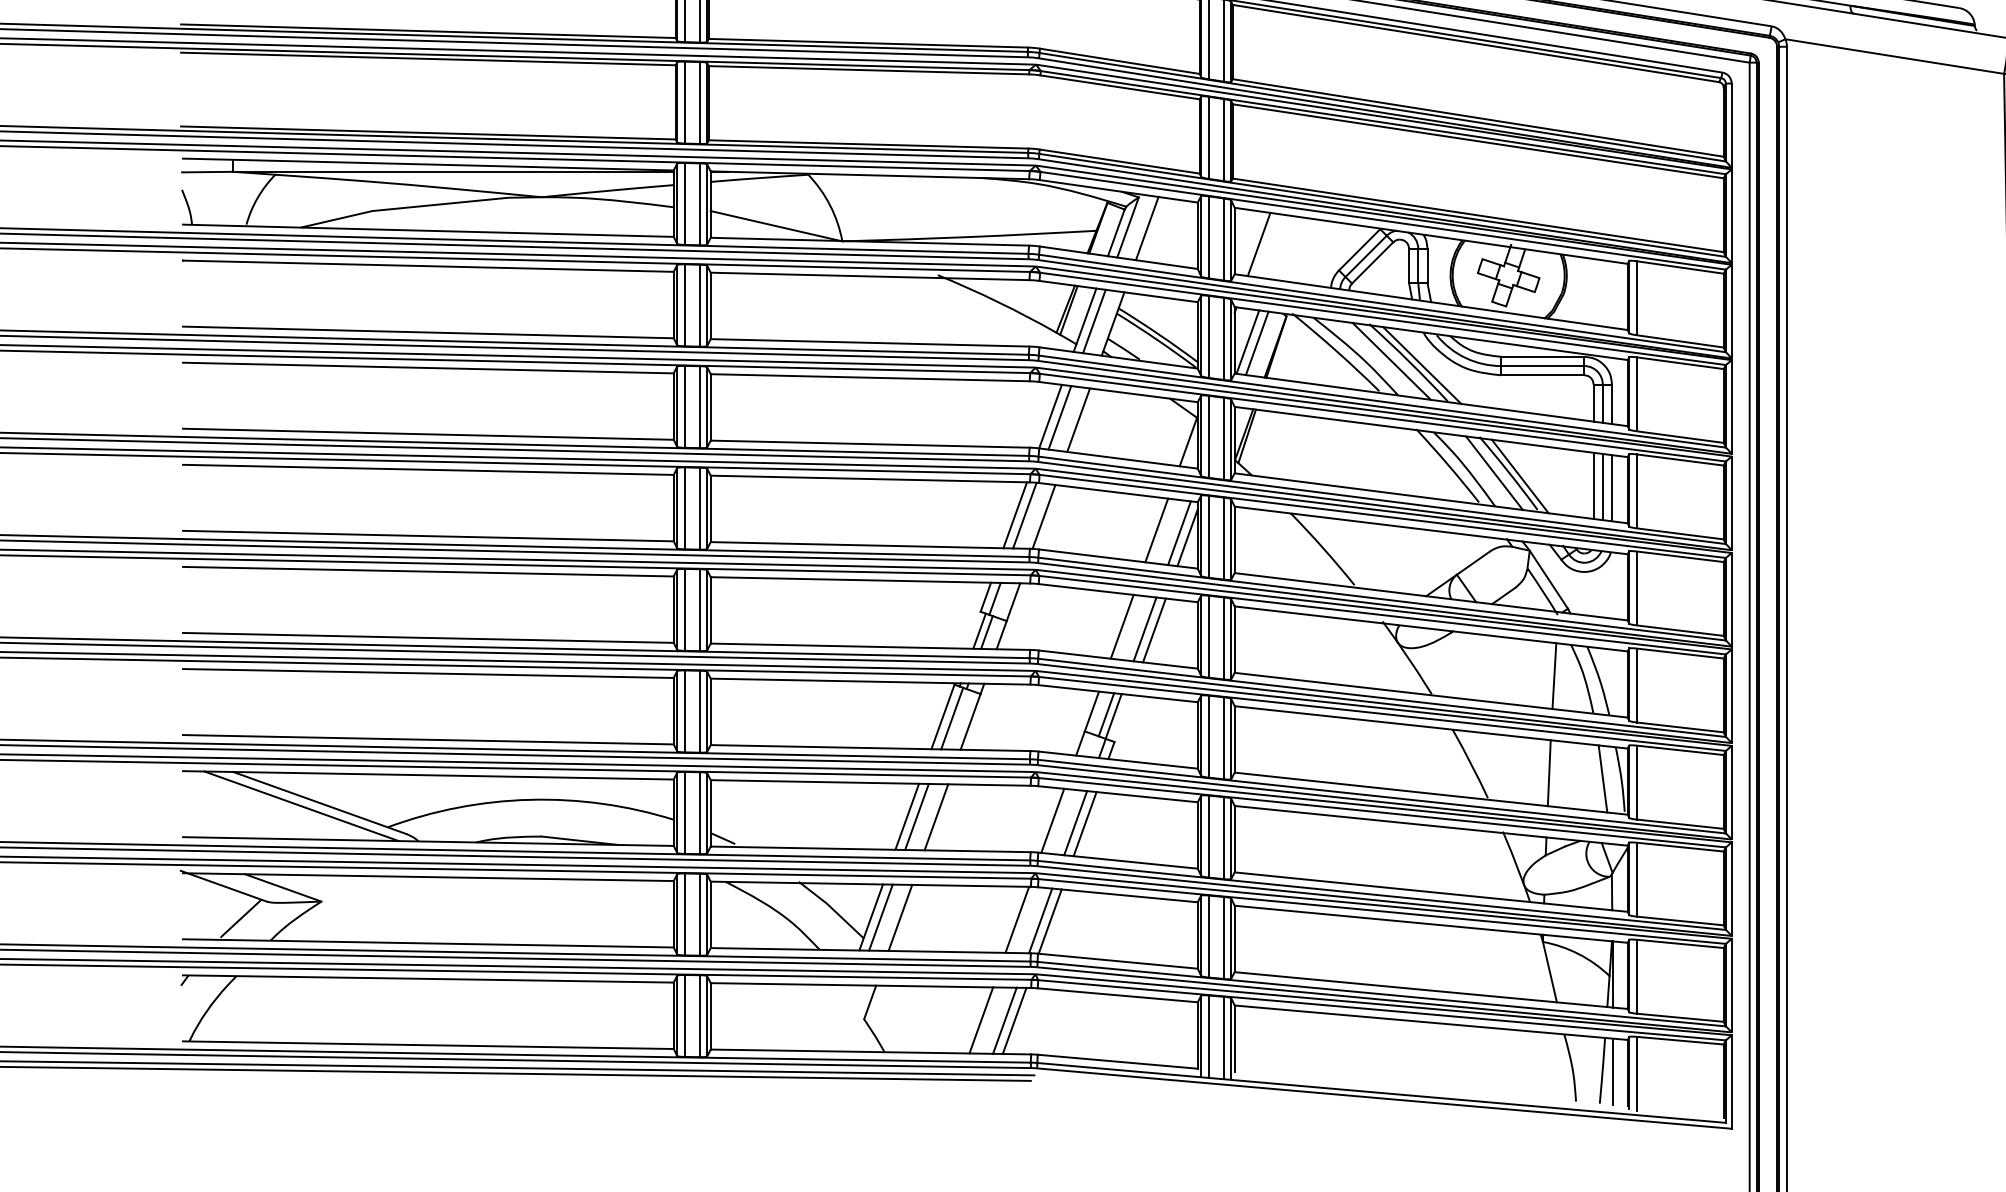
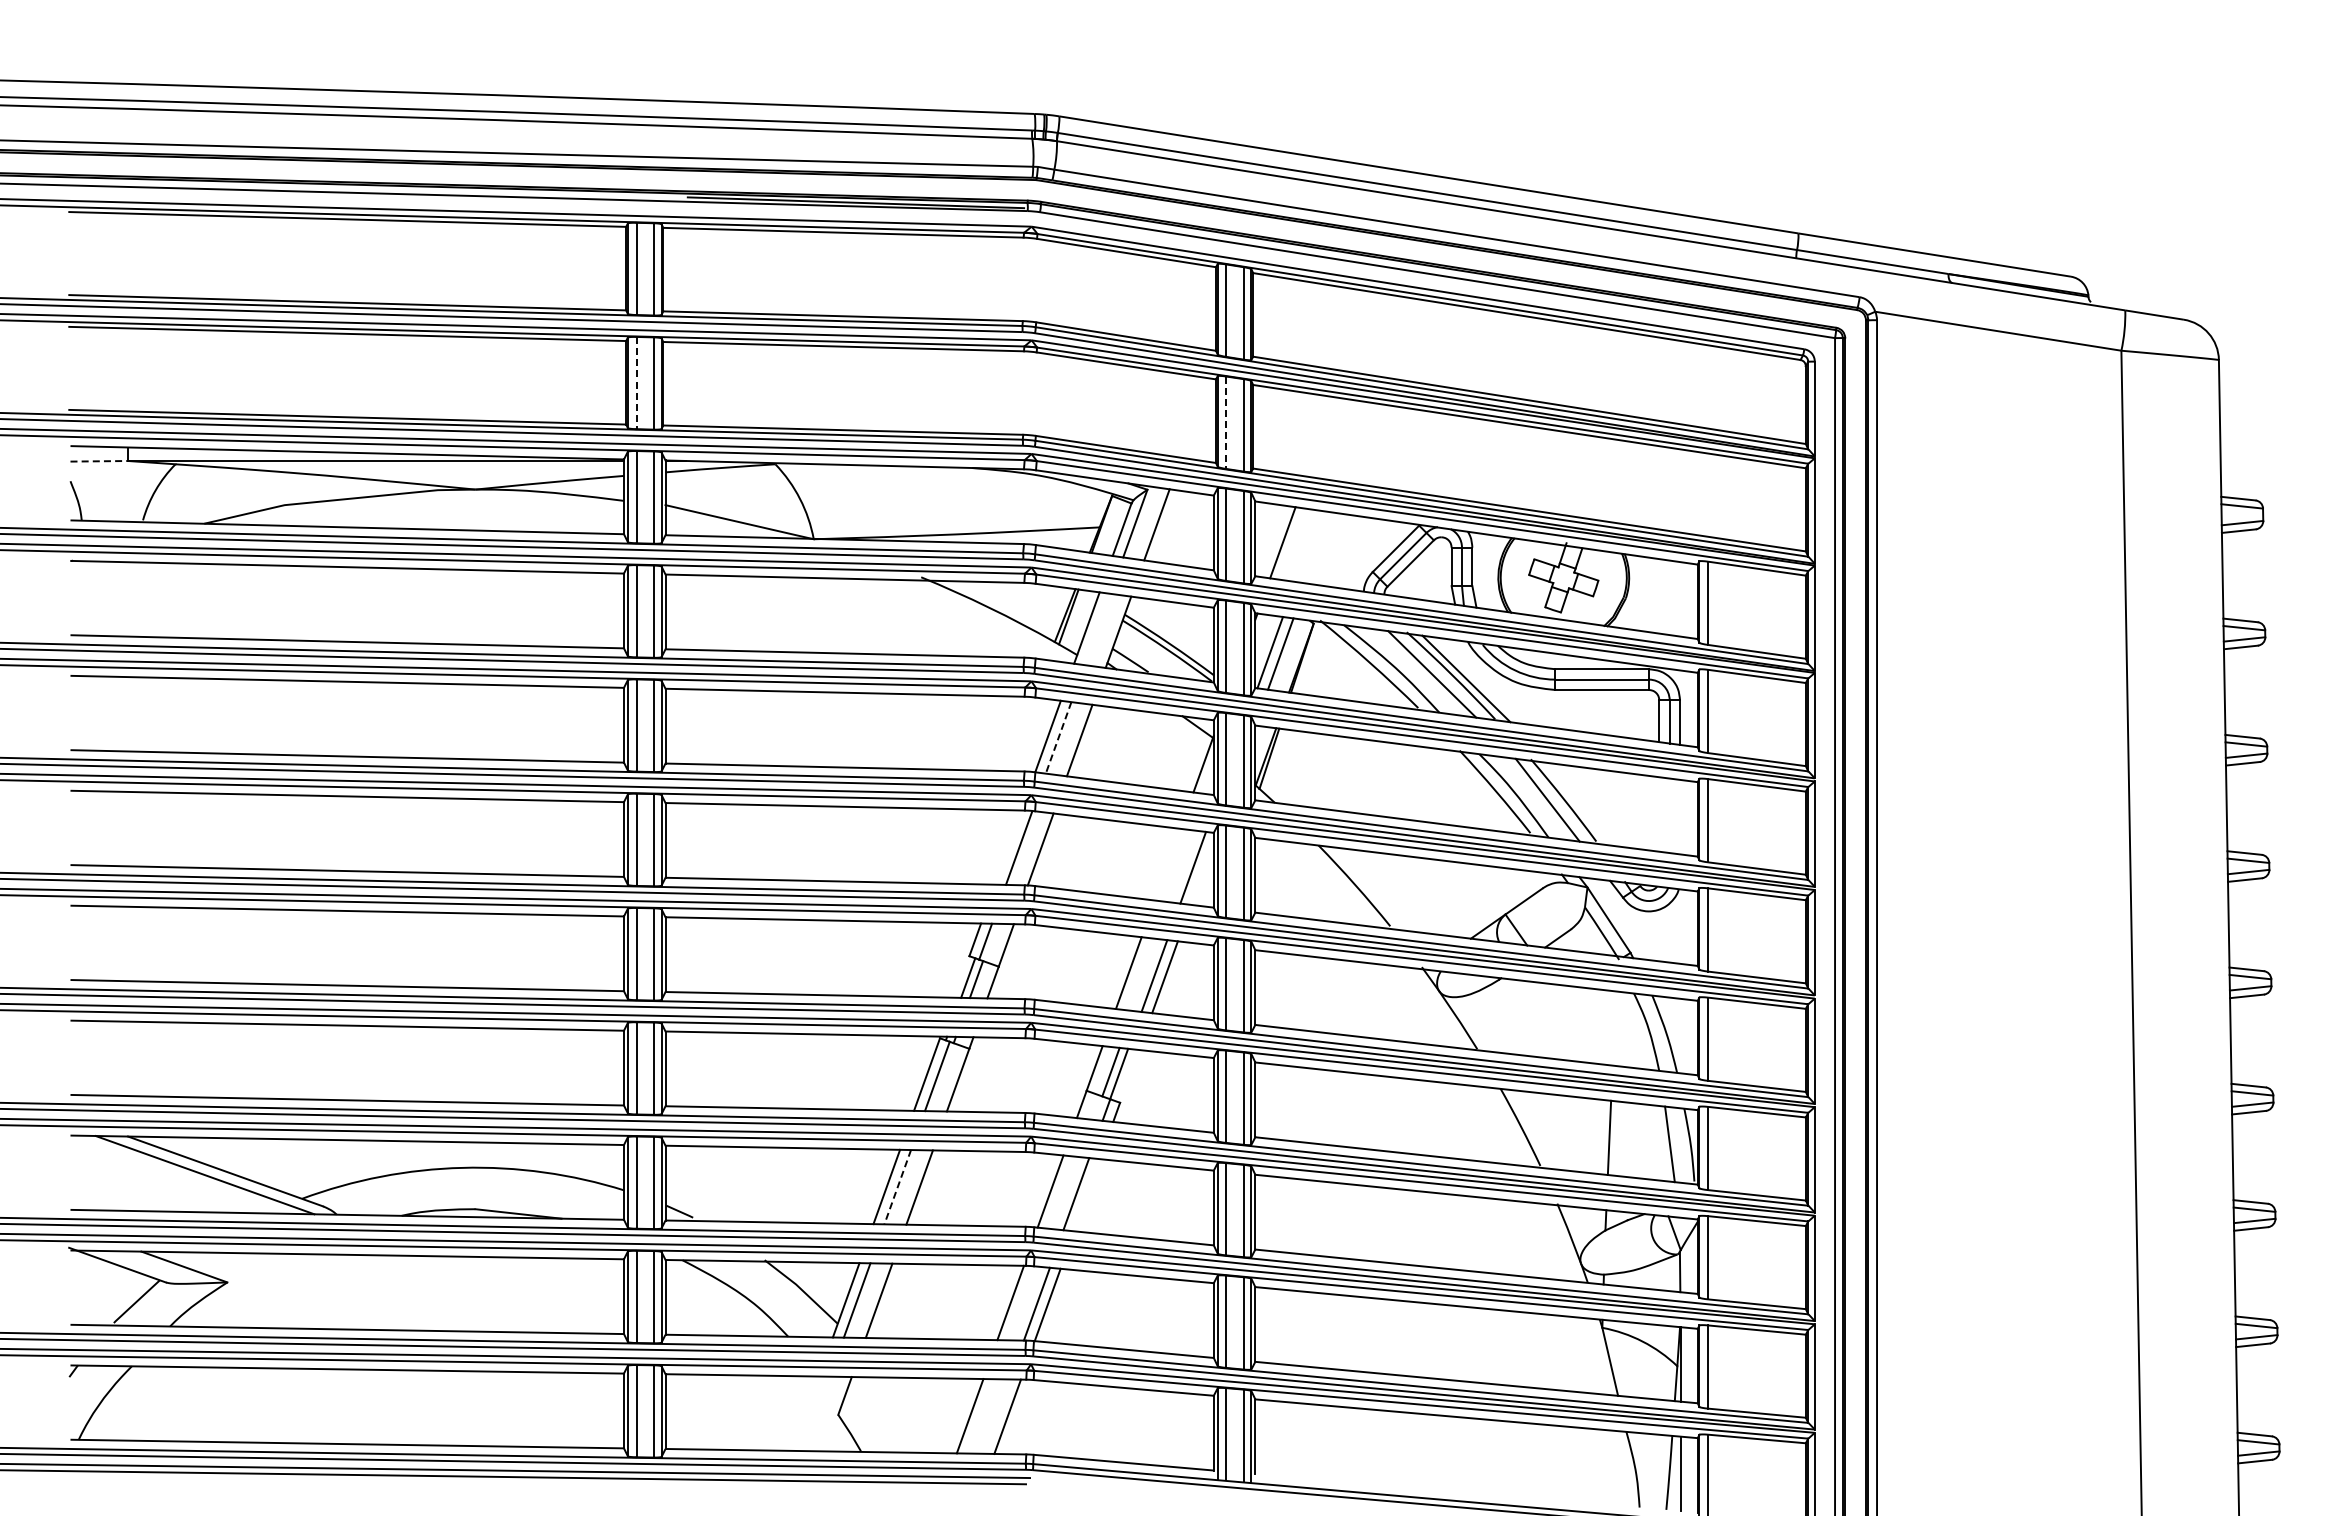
line: (684, 102) -> (636, 383), solid -> dashed
line: (1209, 138) -> (1226, 423), solid -> dashed
line: (207, 172) -> (99, 461), solid -> dashed
line: (1094, 321) -> (1097, 629), removed
line: (1059, 417) -> (1058, 737), solid -> dashed
line: (1519, 476) -> (1576, 803), removed
line: (1593, 485) -> (1659, 814), removed
line: (1602, 486) -> (1669, 815), removed
line: (1612, 487) -> (1680, 816), removed
line: (1015, 515) -> (1008, 847), removed
line: (1156, 530) -> (1167, 864), removed
line: (1186, 537) -> (1201, 872), removed
line: (1554, 676) -> (1615, 1028), removed
line: (916, 817) -> (897, 1187), solid -> dashed
line: (1084, 824) -> (1086, 1195), removed
line: (1004, 1020) -> (996, 1416), removed

